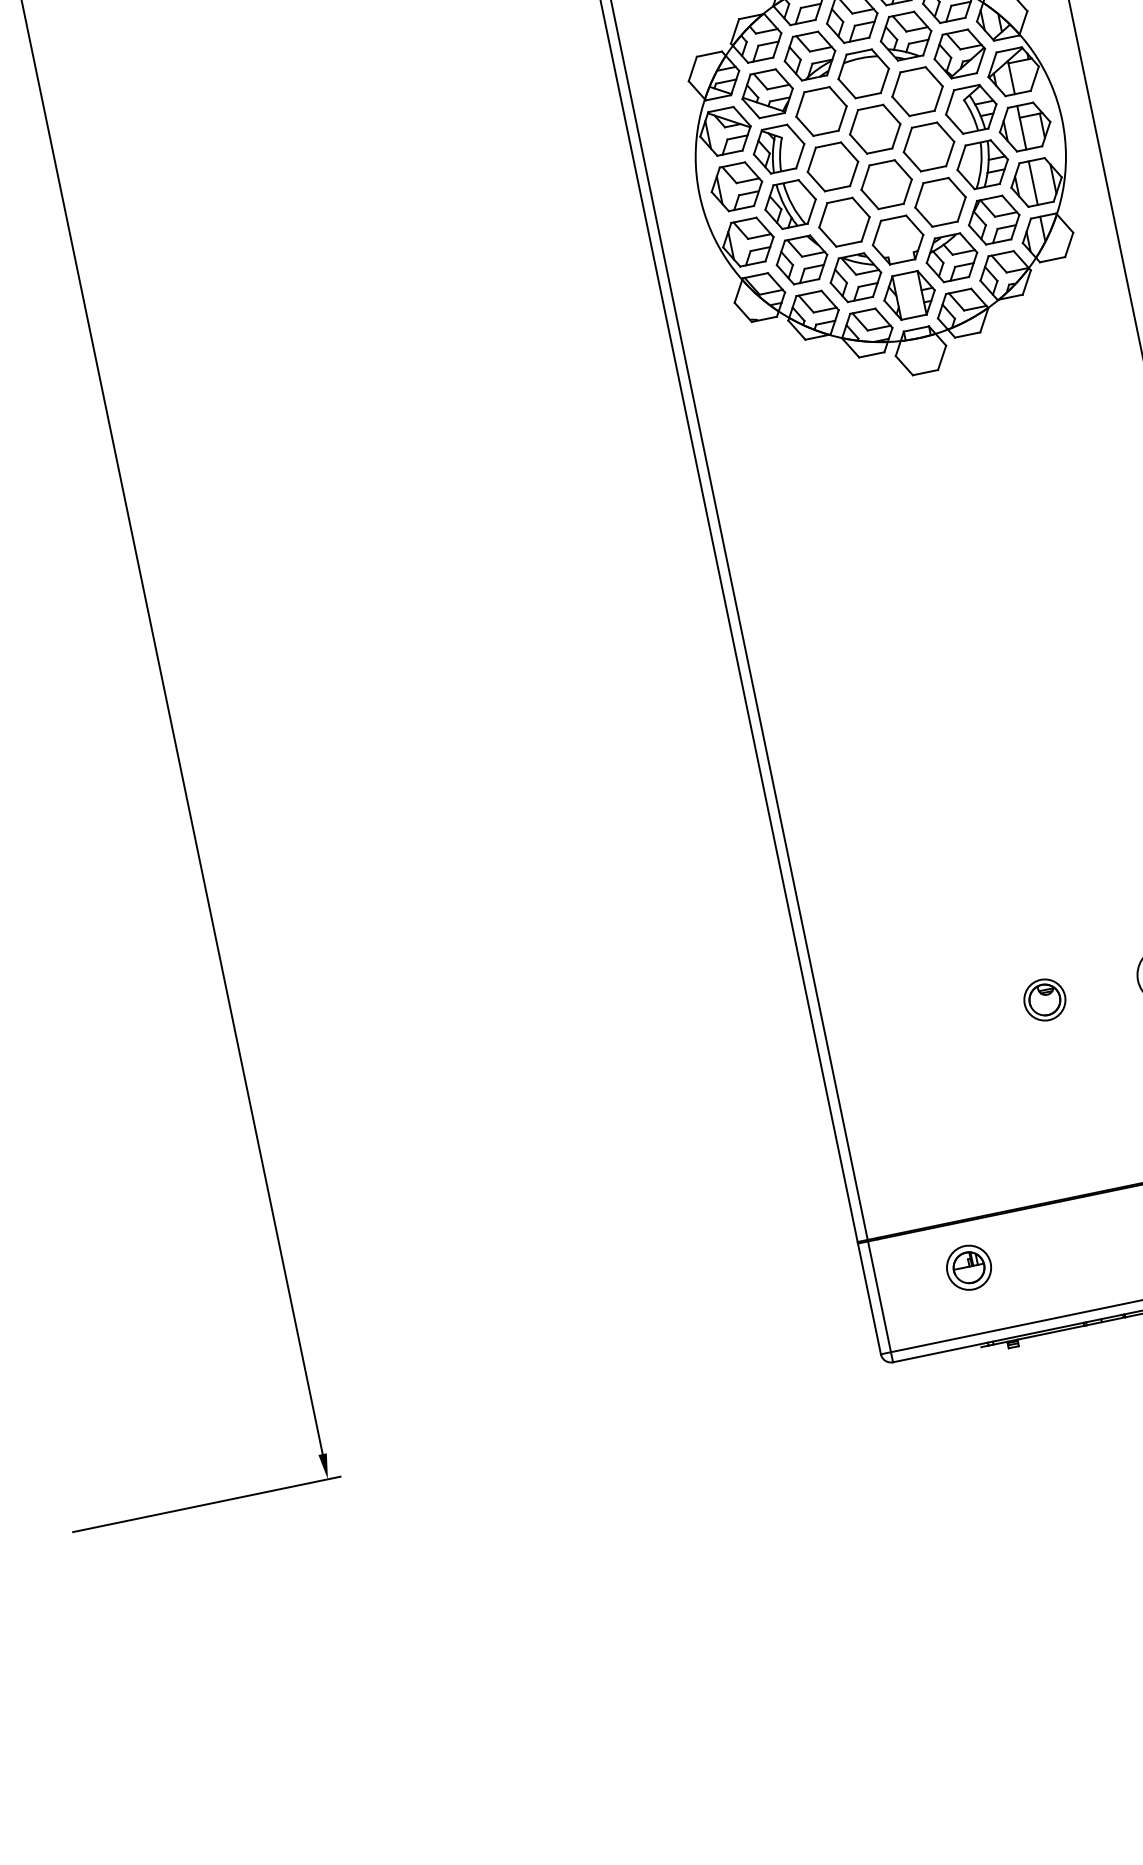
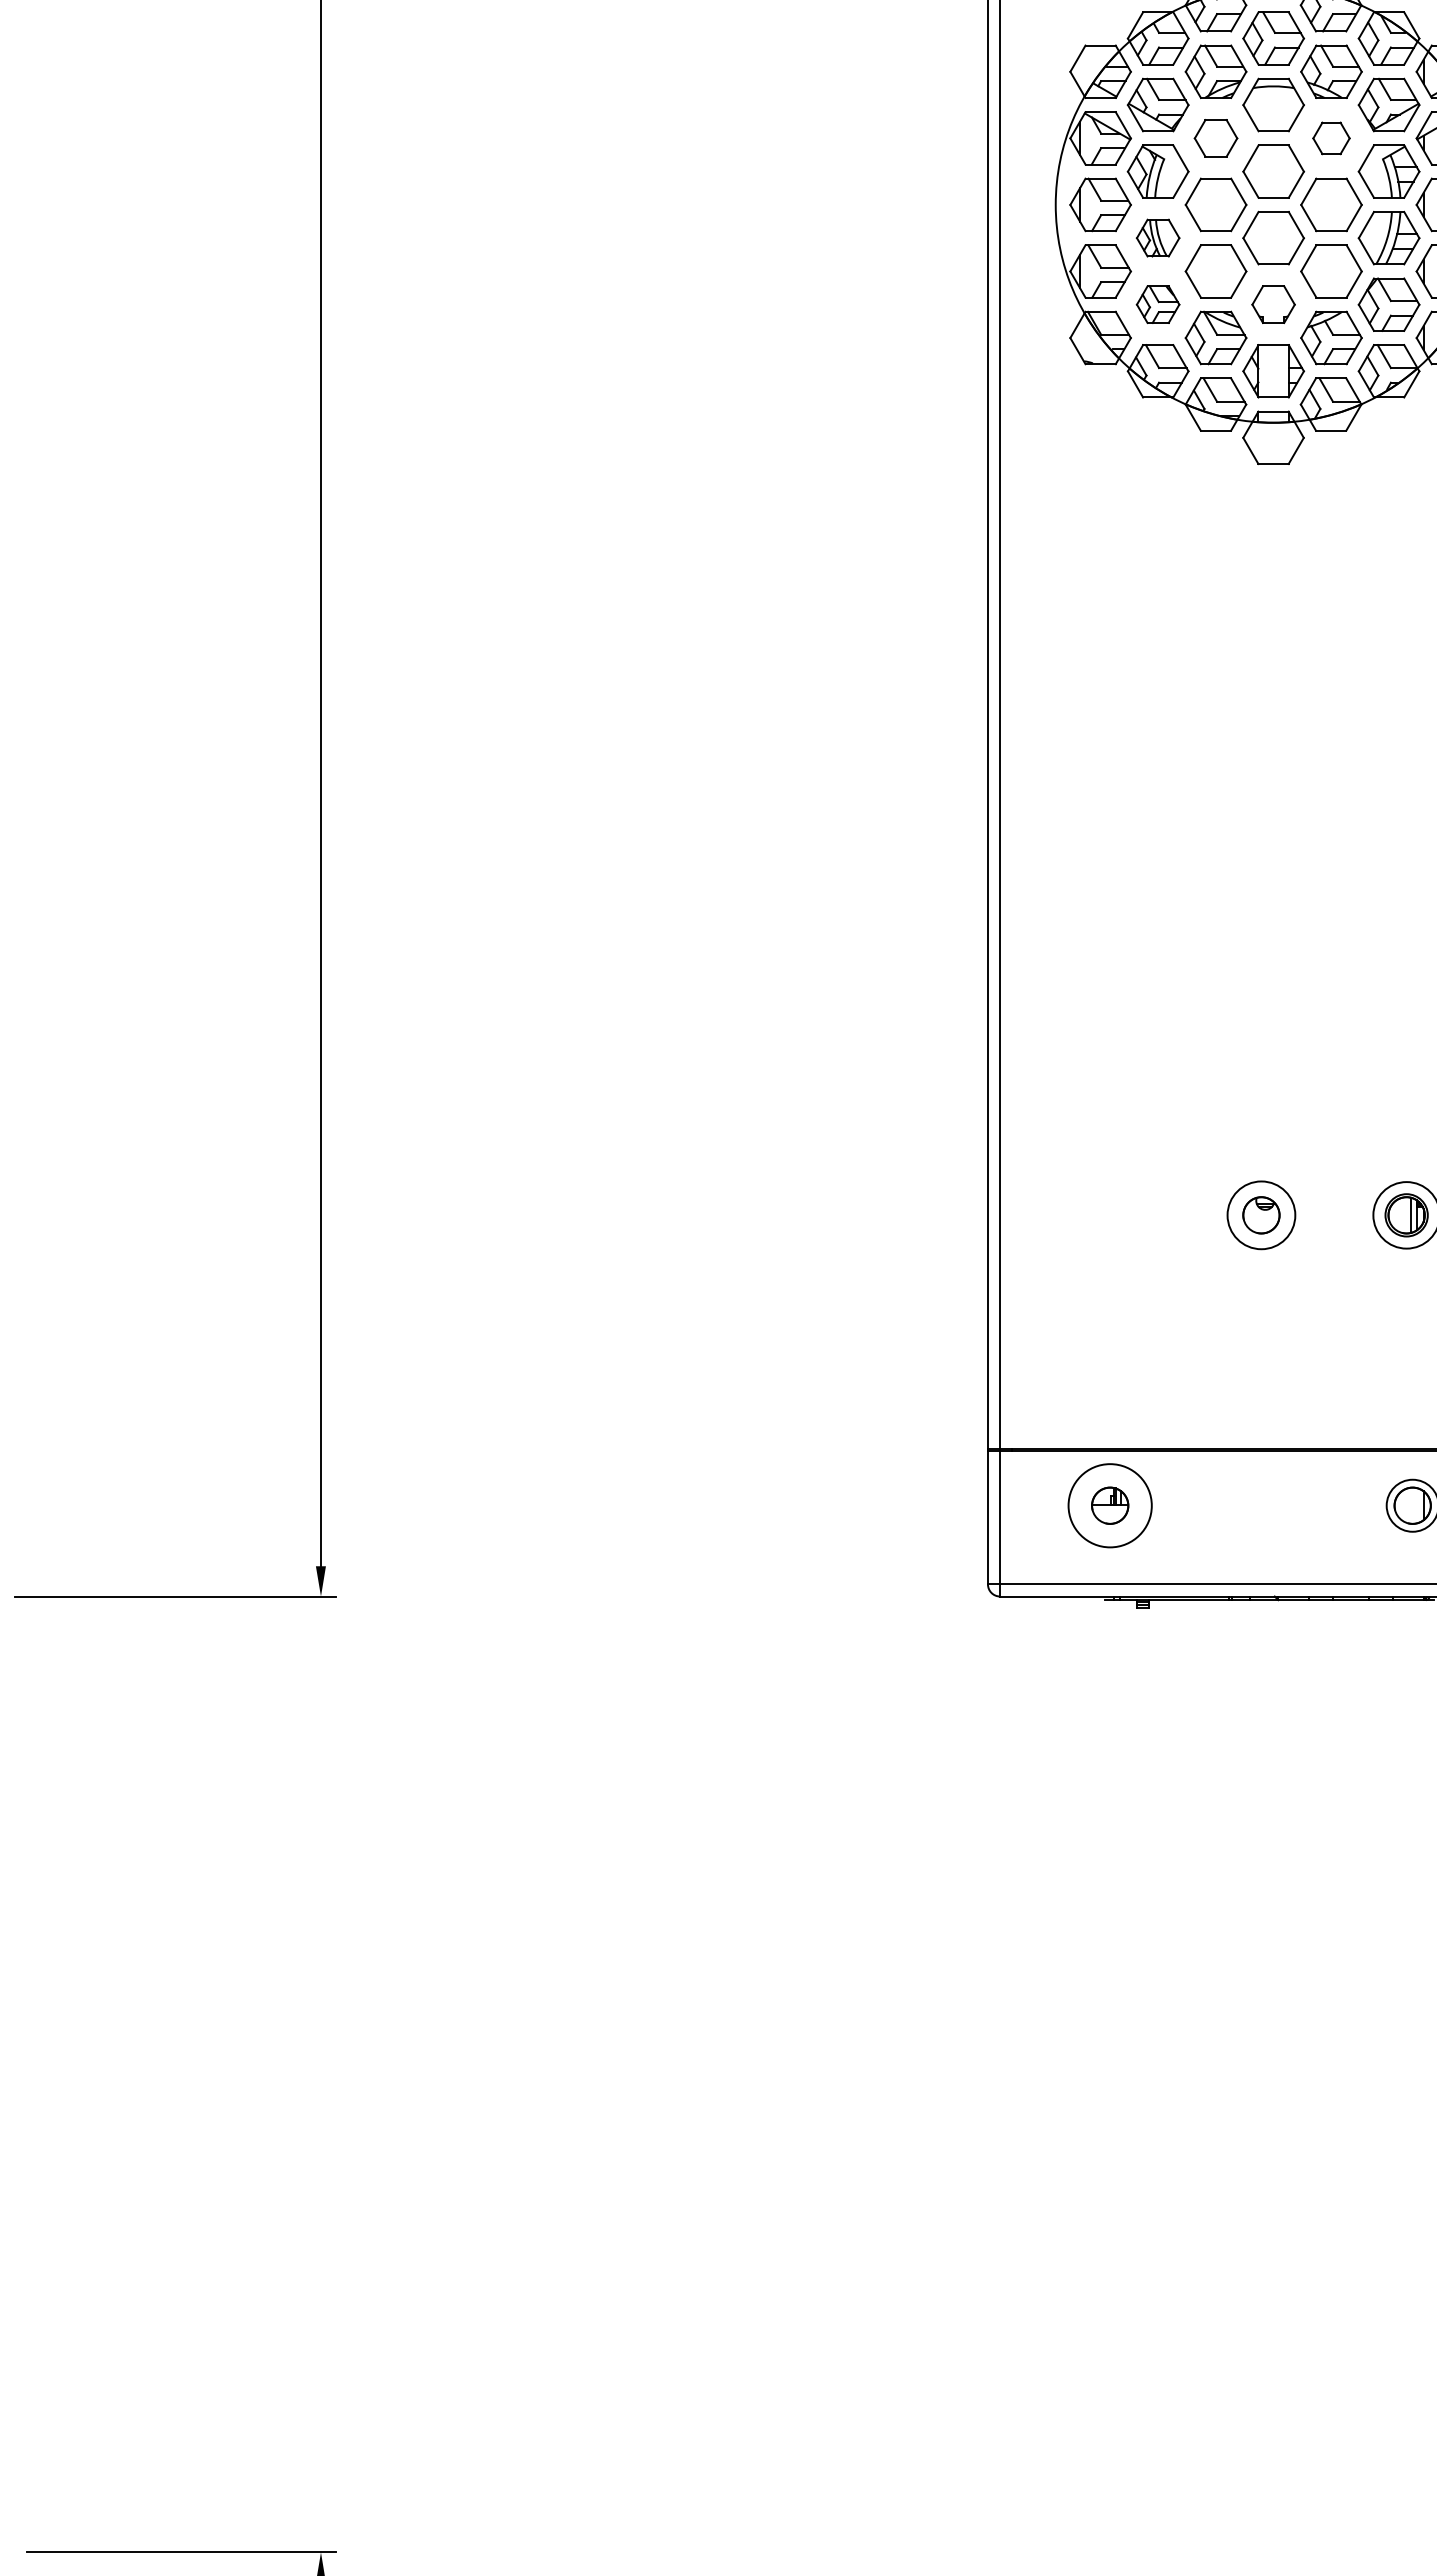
part: (917, 91) -> (1331, 138), size x0.6
part: (821, 111) -> (1215, 138), size x0.7
part: (789, 204) -> (1157, 237), size x0.7
part: (897, 239) -> (1273, 304), size x0.7
part: (801, 259) -> (1157, 304), size x0.7
circle: (1044, 1000) -> (1261, 1215), size x1.4
circle: (969, 1267) -> (1110, 1505), size x1.6

